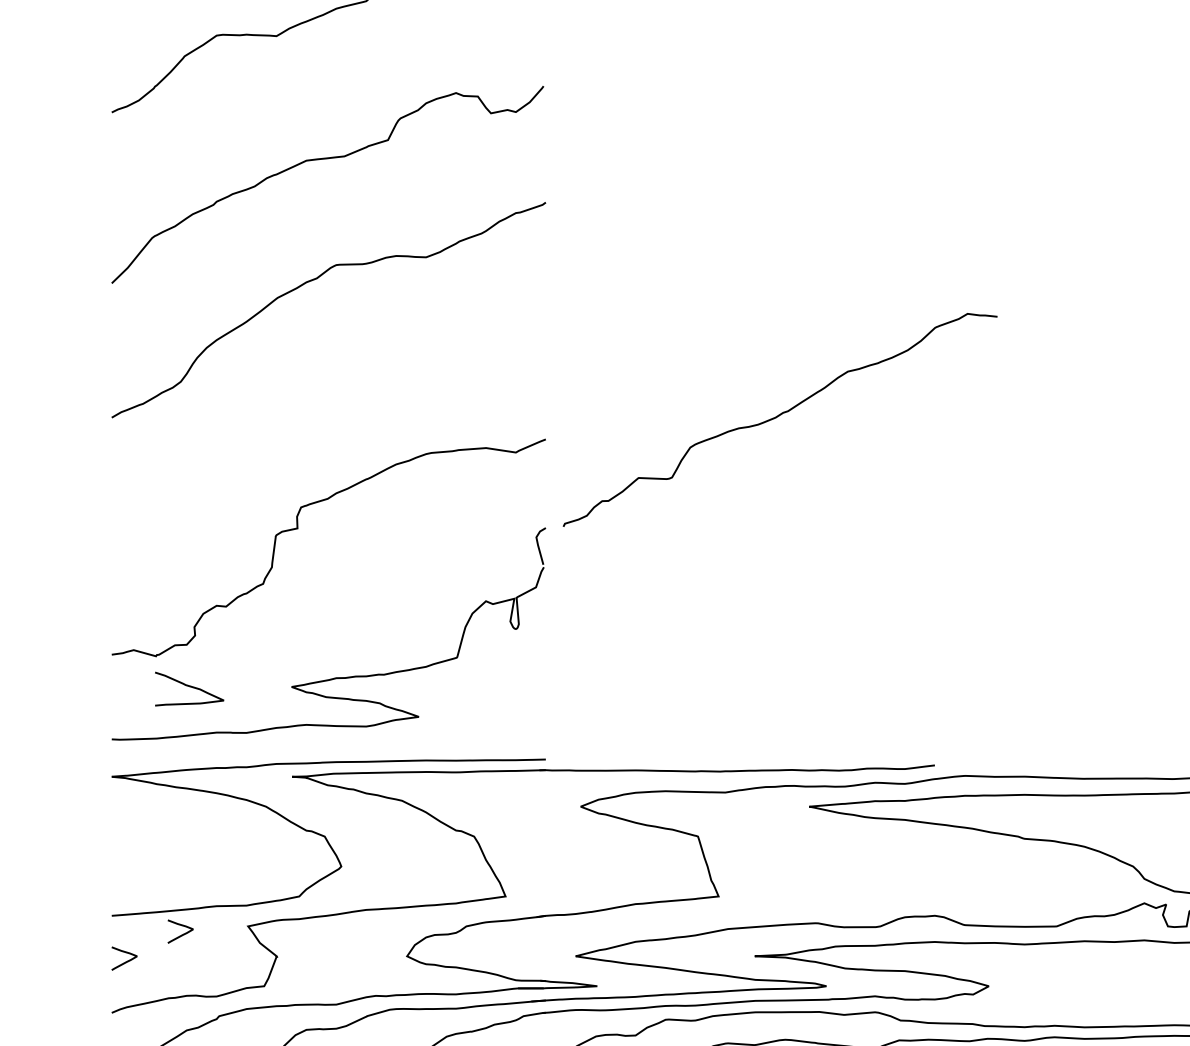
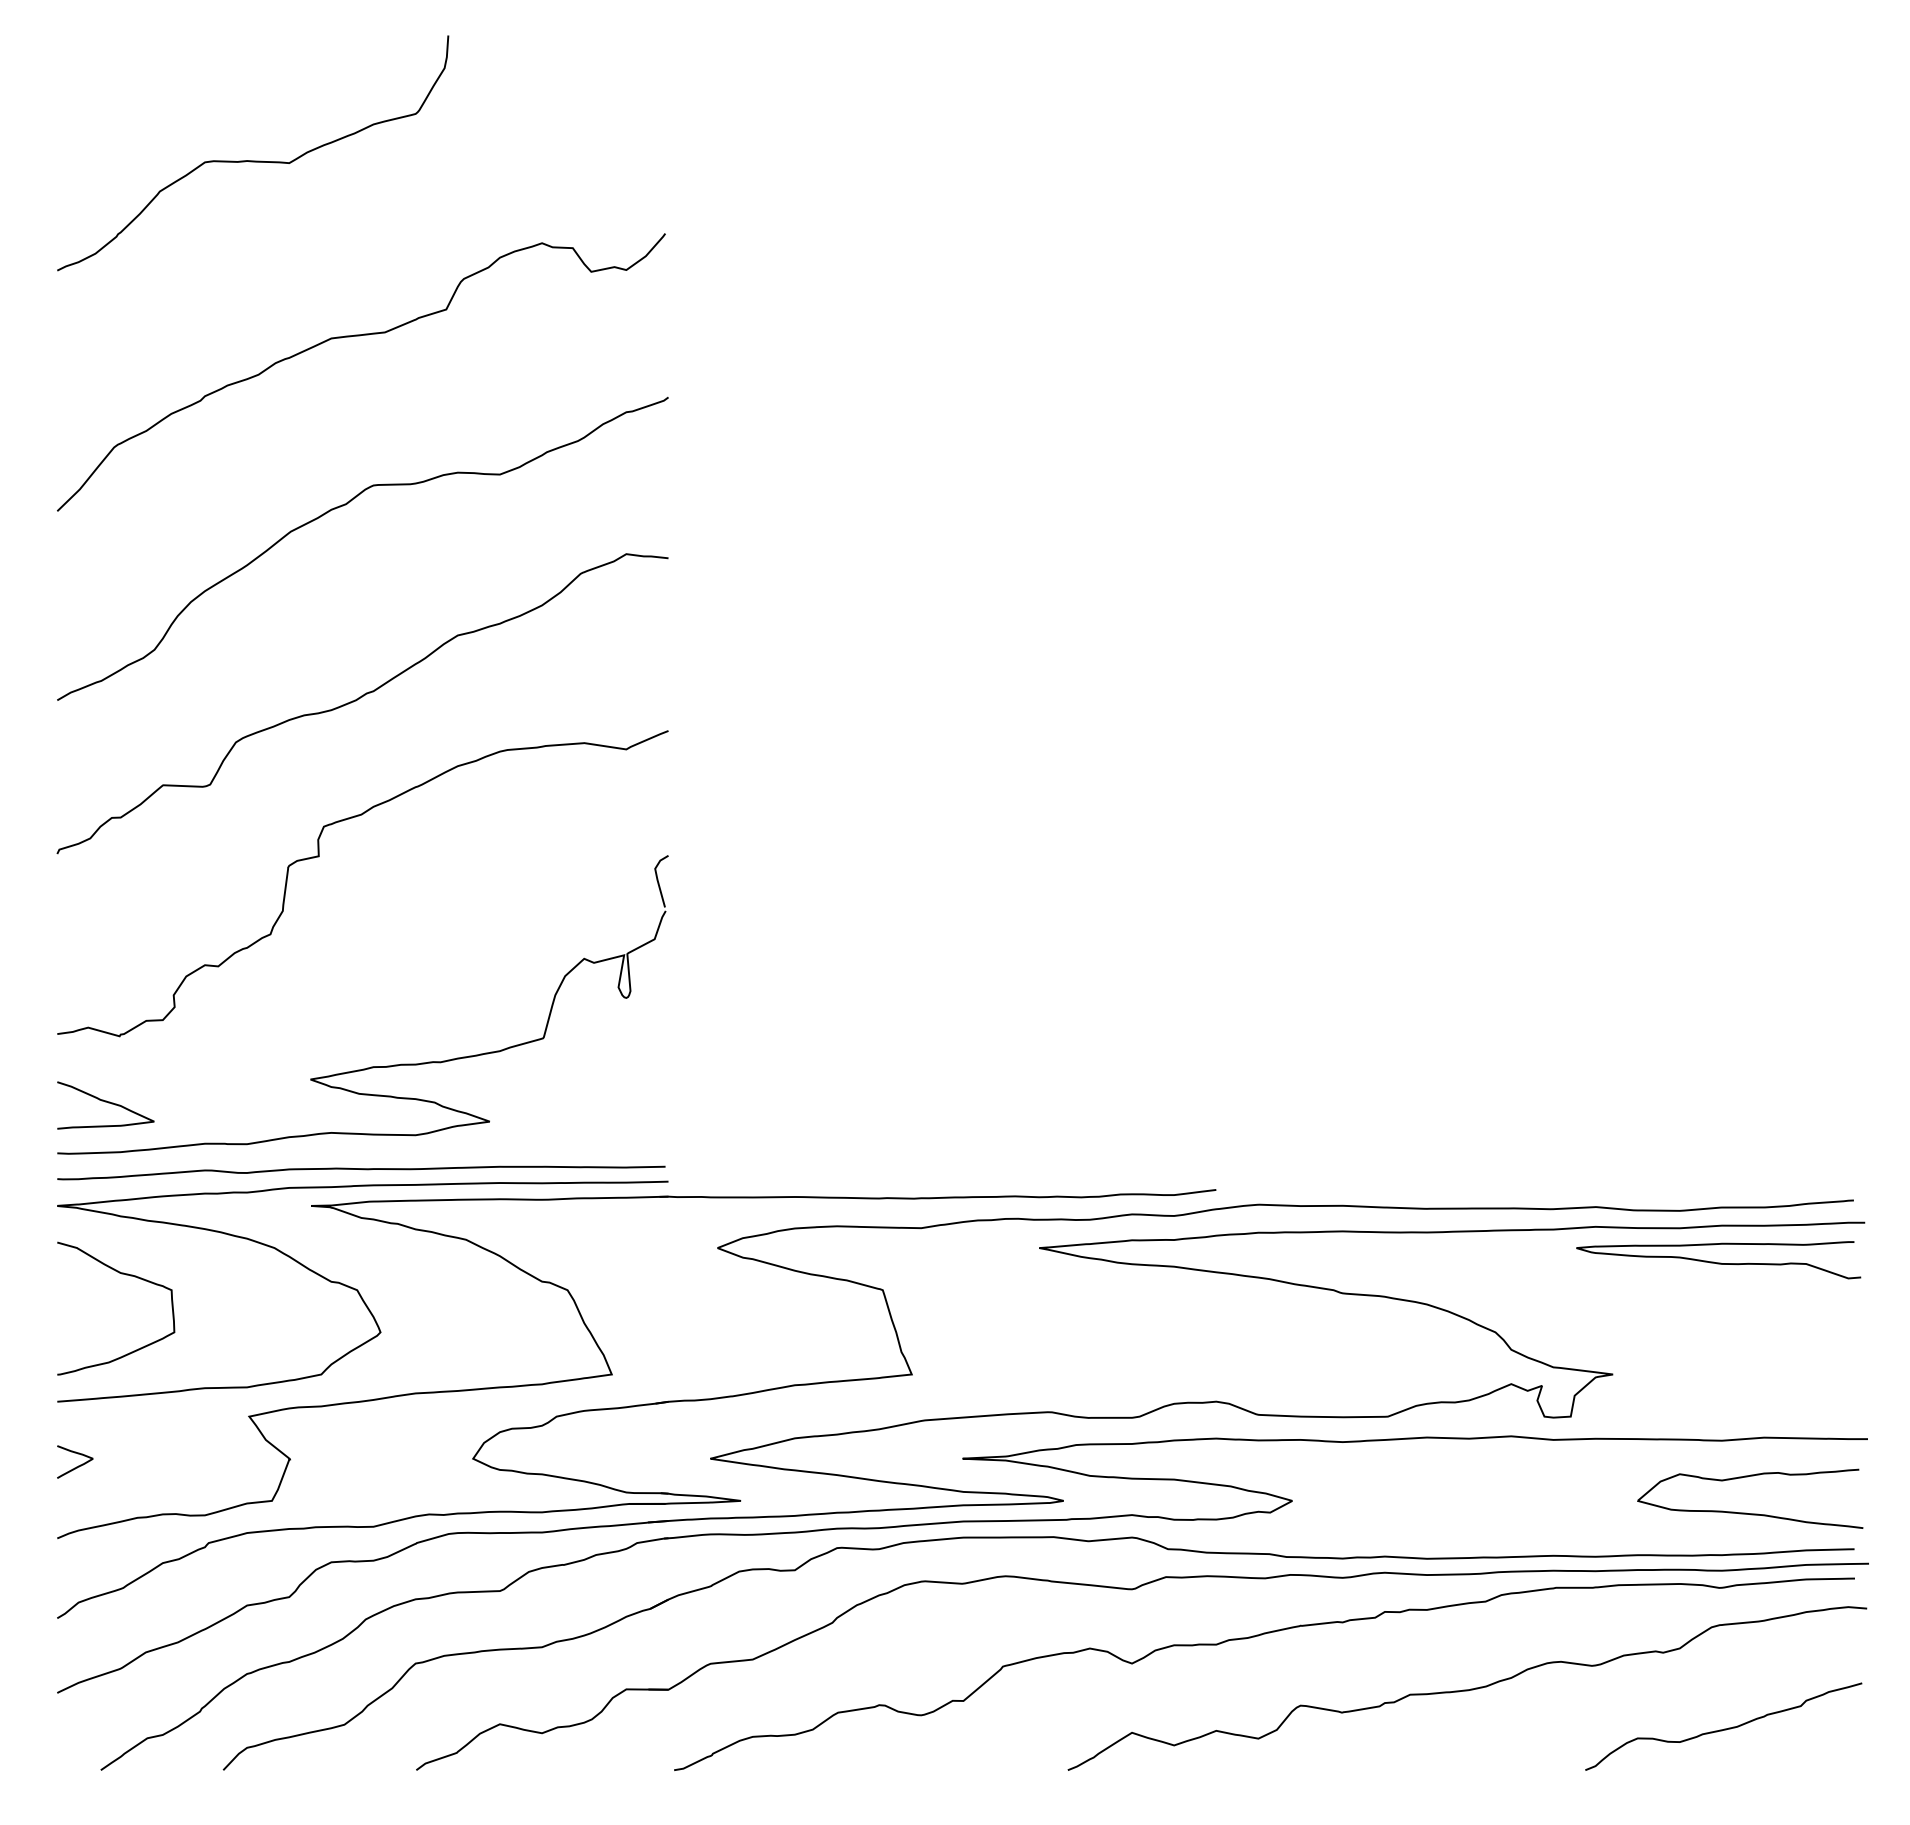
curve: (778, 417) -> (359, 699), moved
curve: (189, 686) -> (105, 1102), moved
curve: (329, 751) -> (363, 1170), added
curve: (157, 825) -> (121, 1274), added
curve: (182, 934) -> (157, 1427), removed

